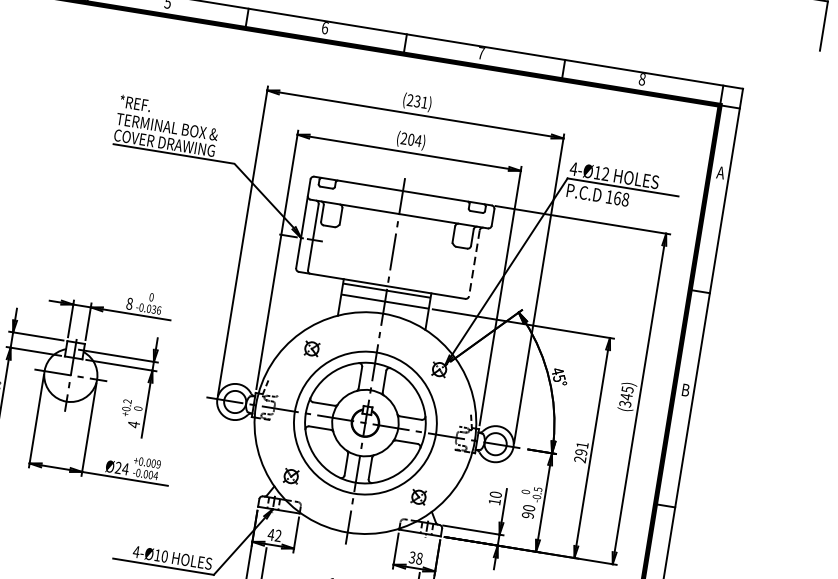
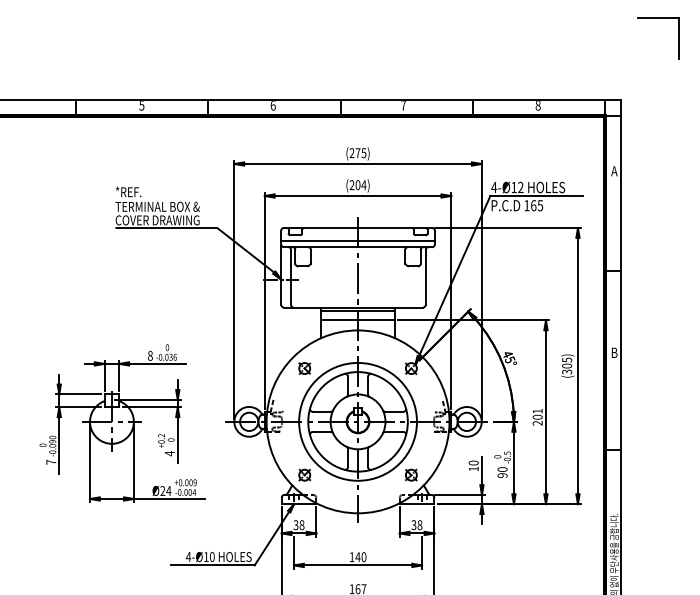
text: (420, 102) -> (360, 153), (231) -> (275)
text: (625, 199) -> (540, 205), 168 -> 165
line: (399, 205) -> (357, 240), added
line: (474, 263) -> (425, 277), dashed -> solid
text: (627, 396) -> (567, 365), (345) -> (305)
text: (581, 452) -> (537, 417), 291 -> 201
text: (274, 535) -> (298, 525), 42 -> 38

